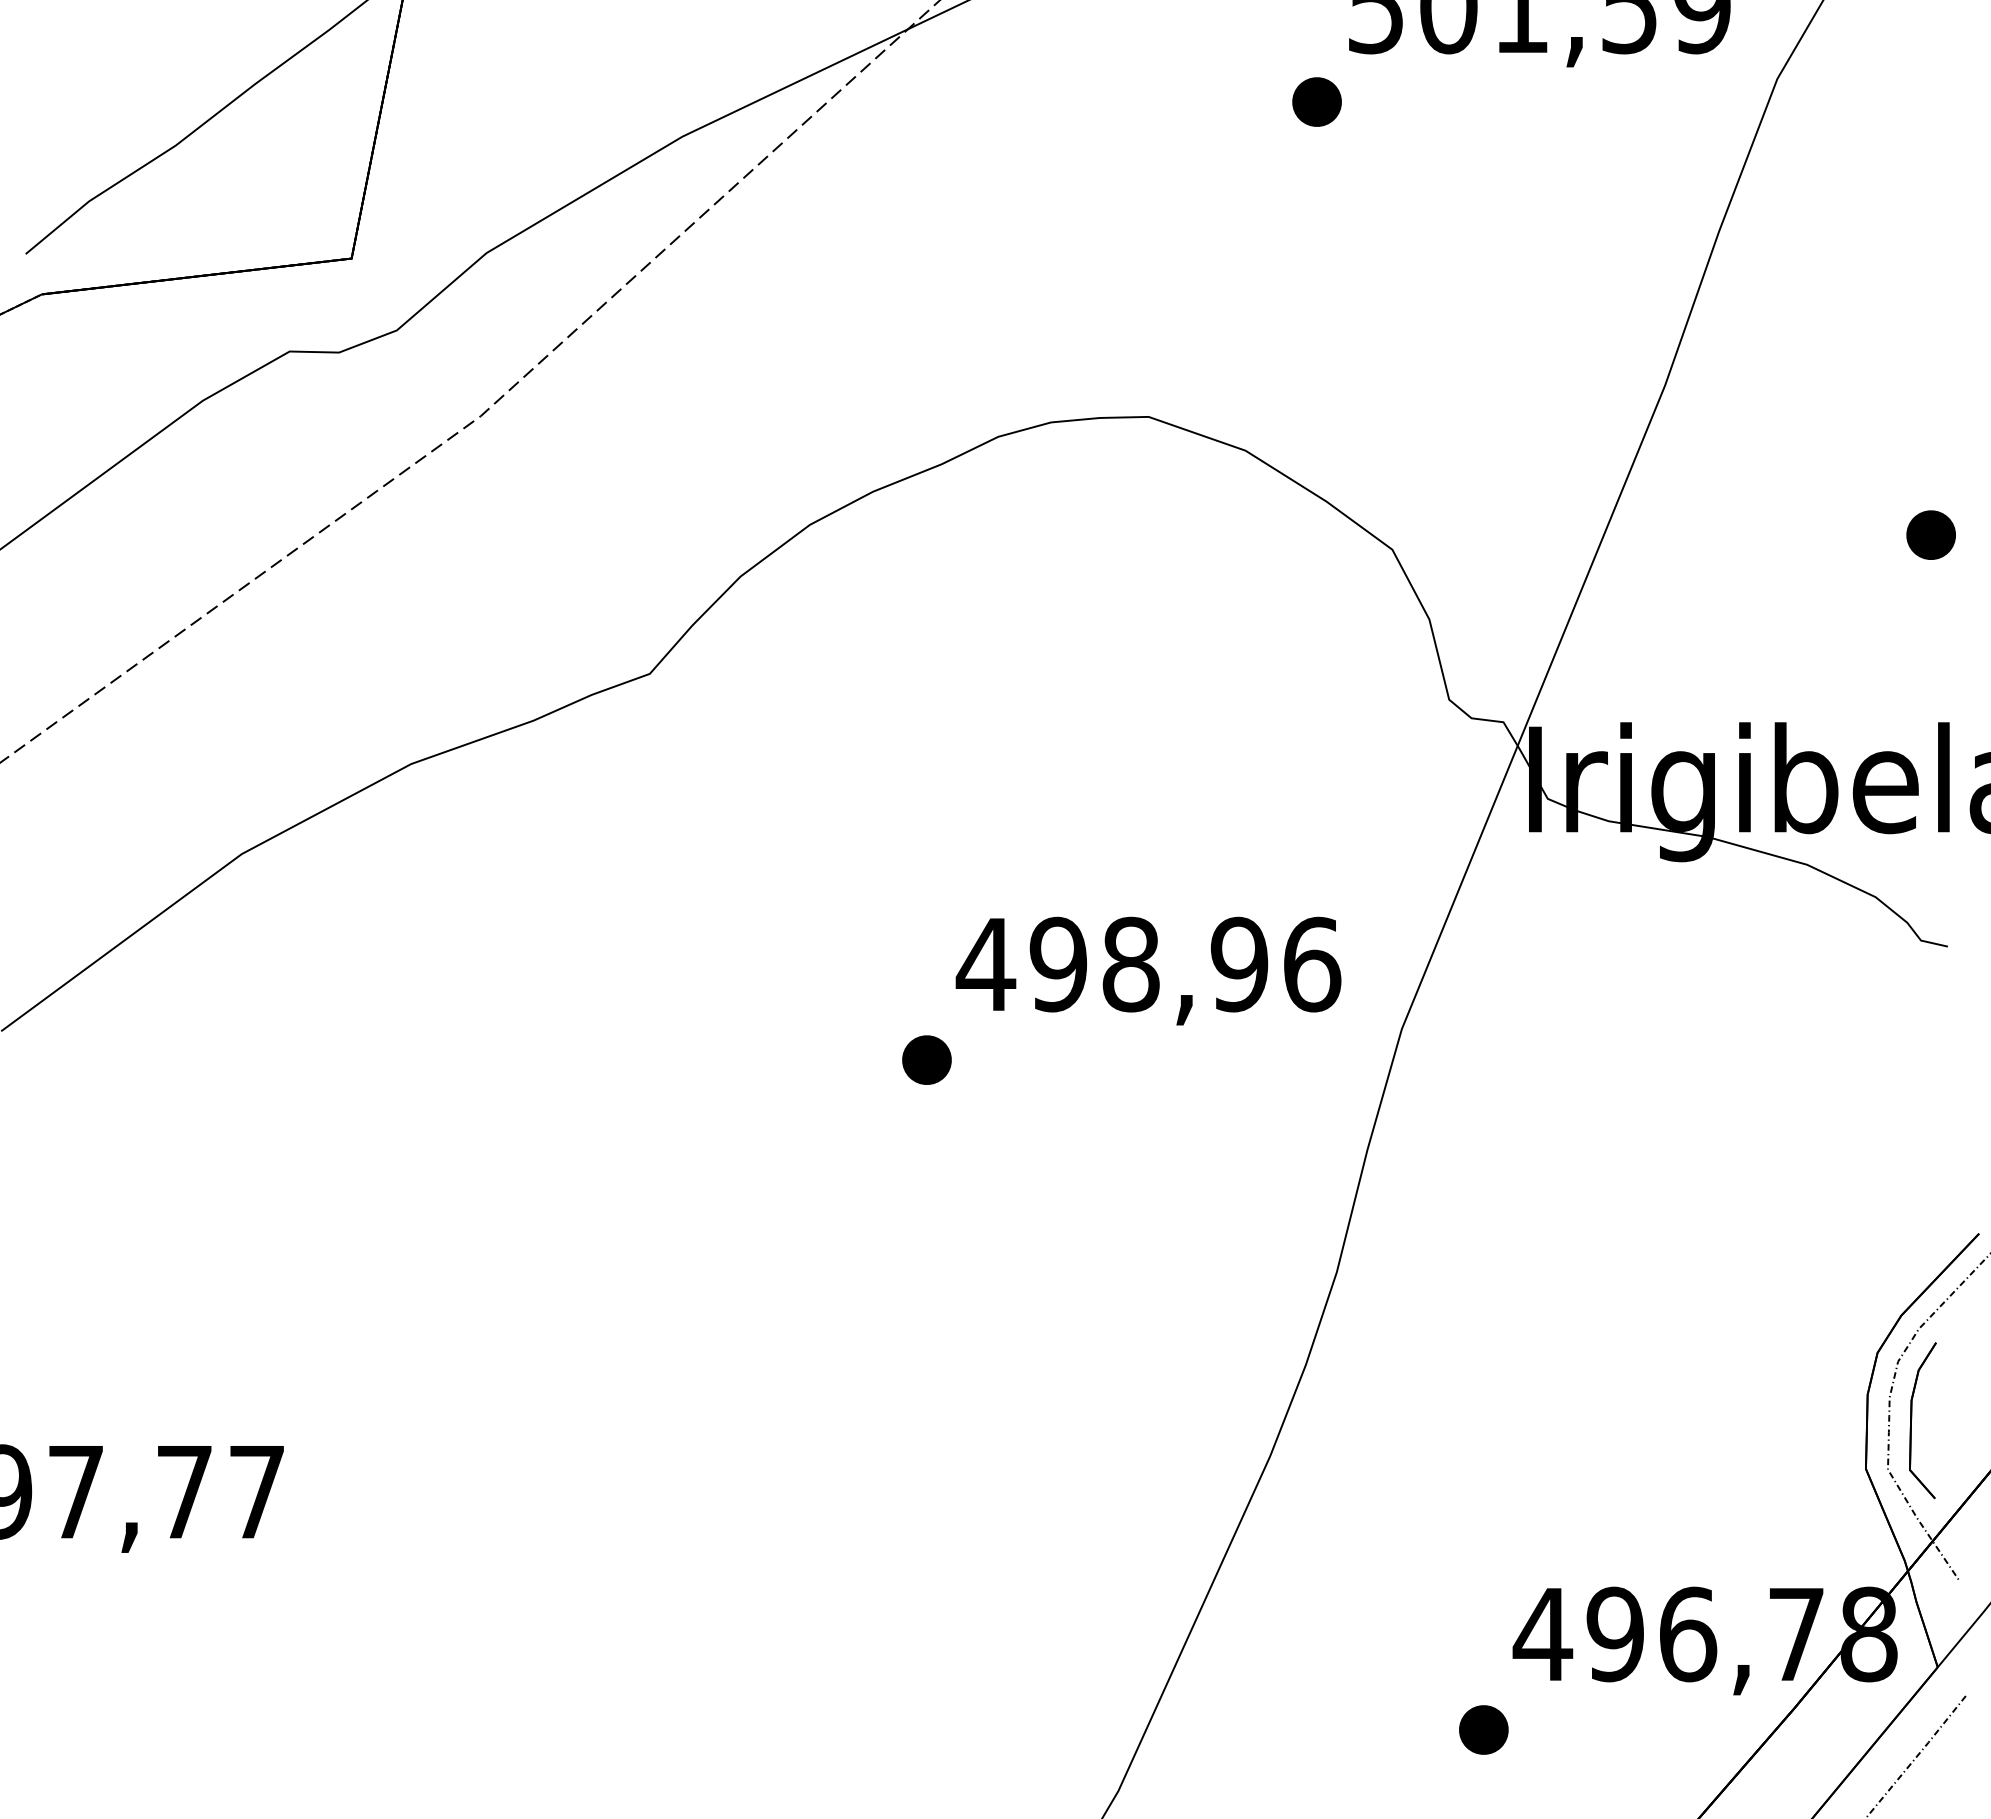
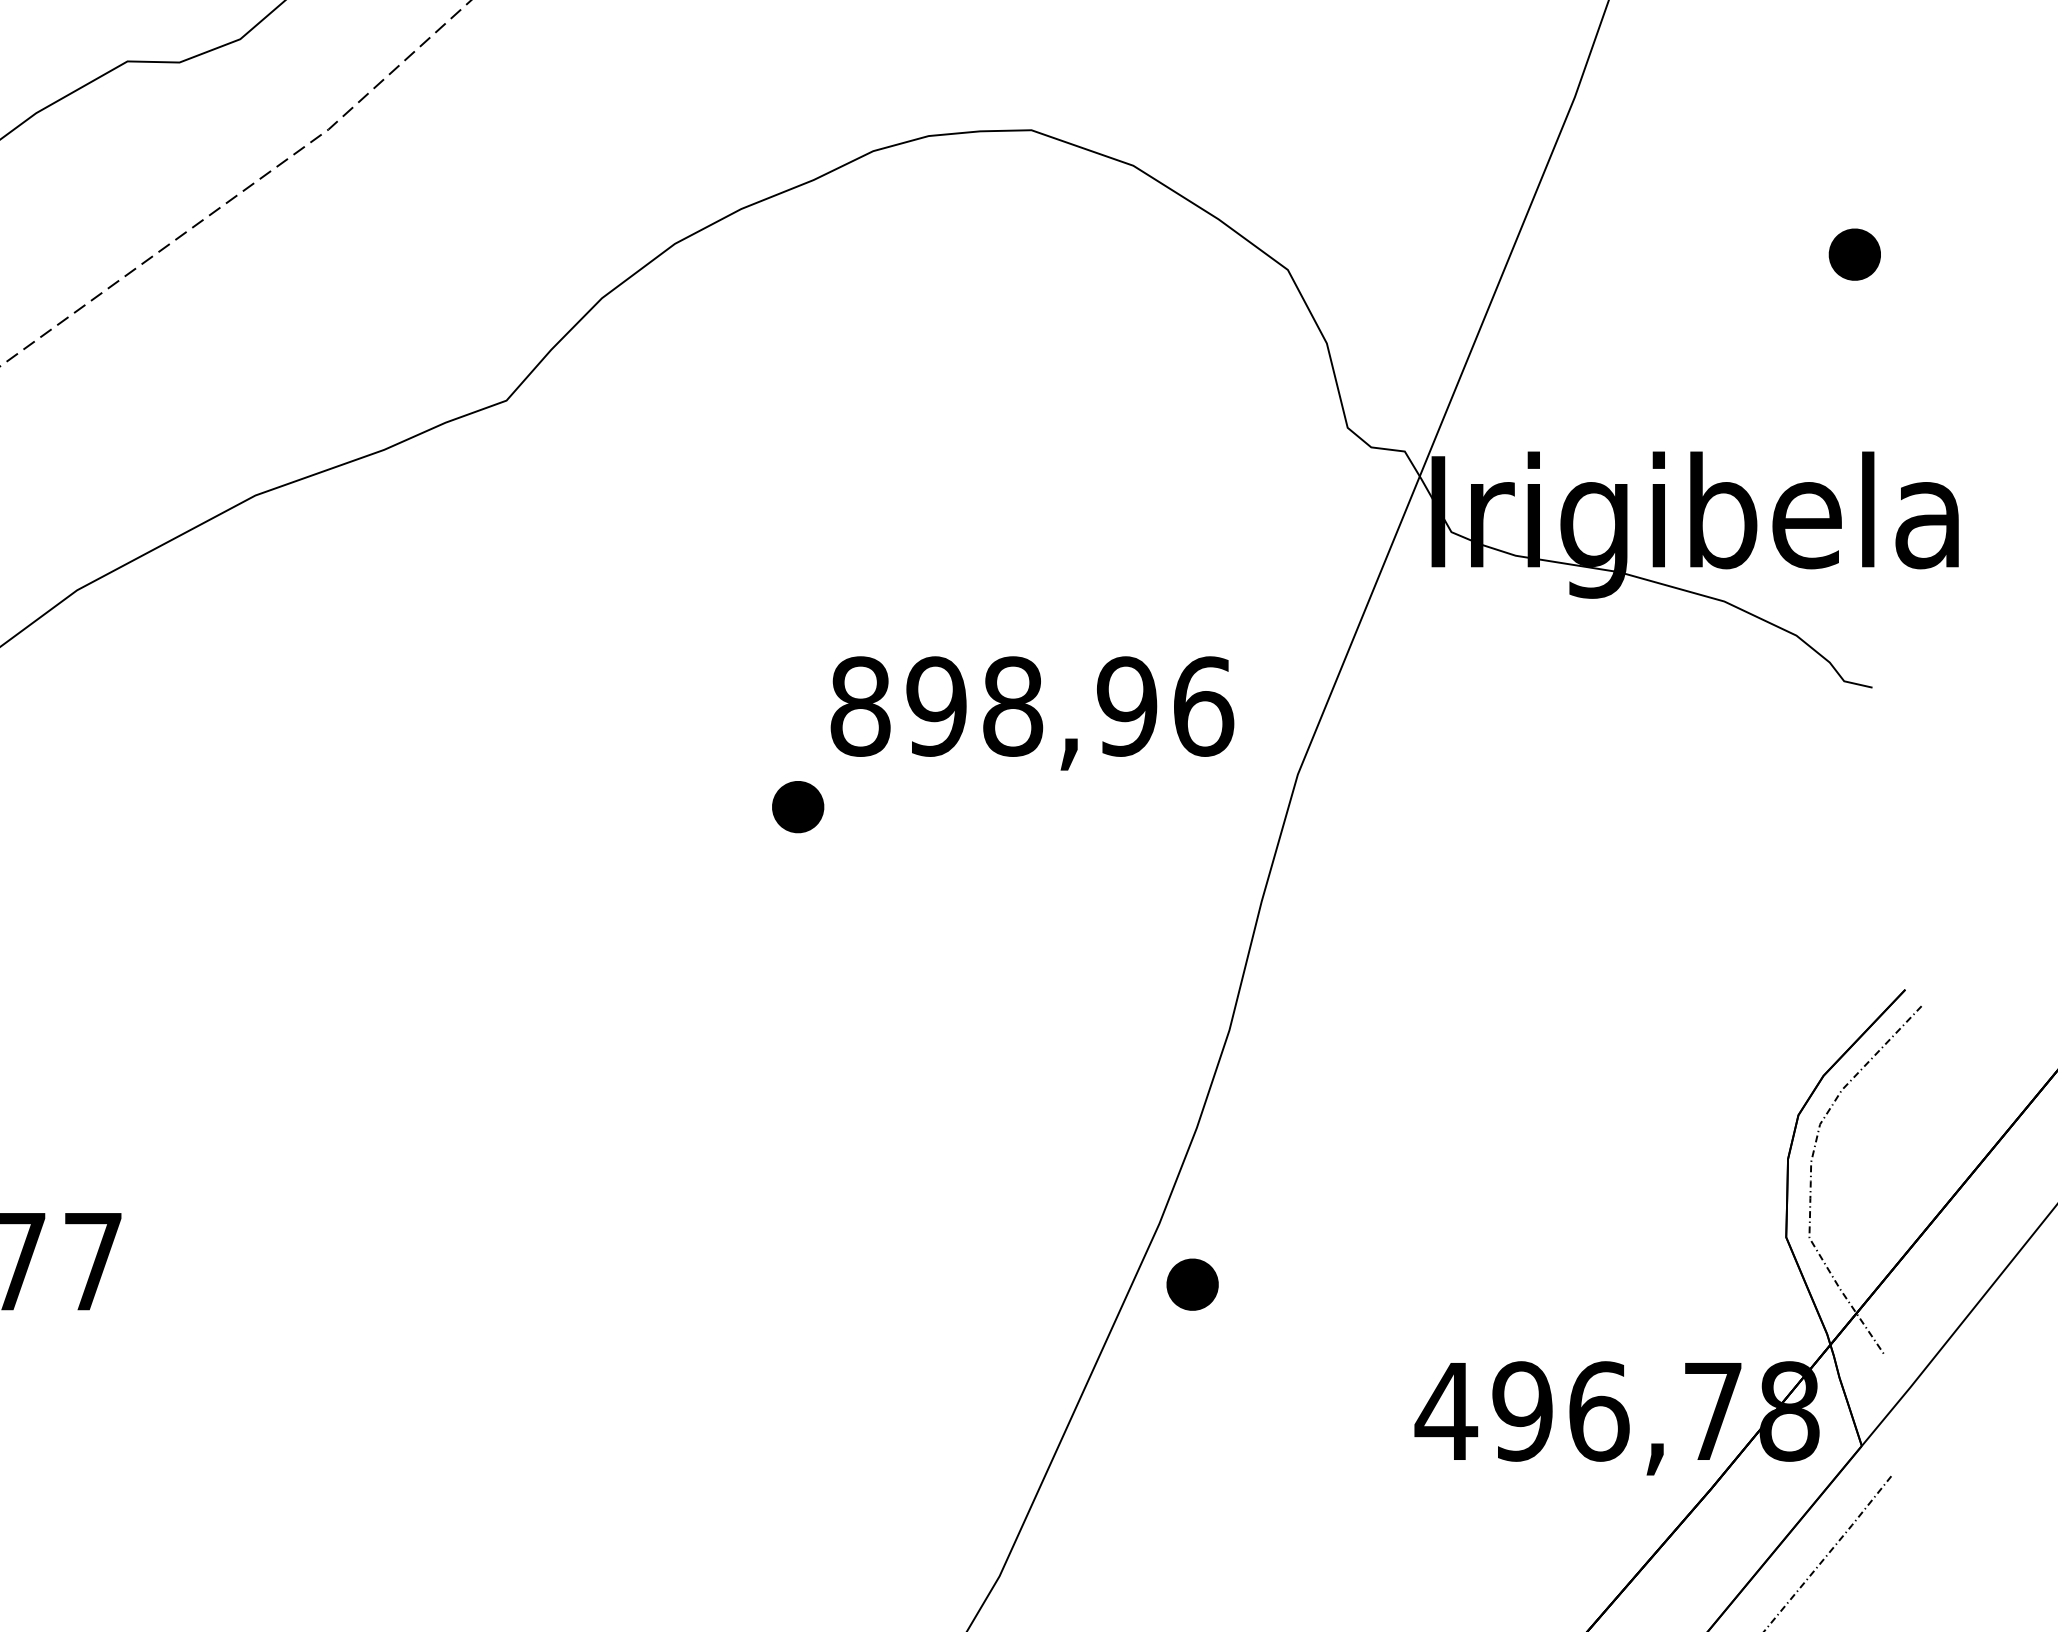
text: (985, 964) -> (859, 706), 498,96 -> 898,96
part: (1912, 1418) -> (1835, 1184), removed
part: (1483, 1729) -> (1192, 1284), moved

